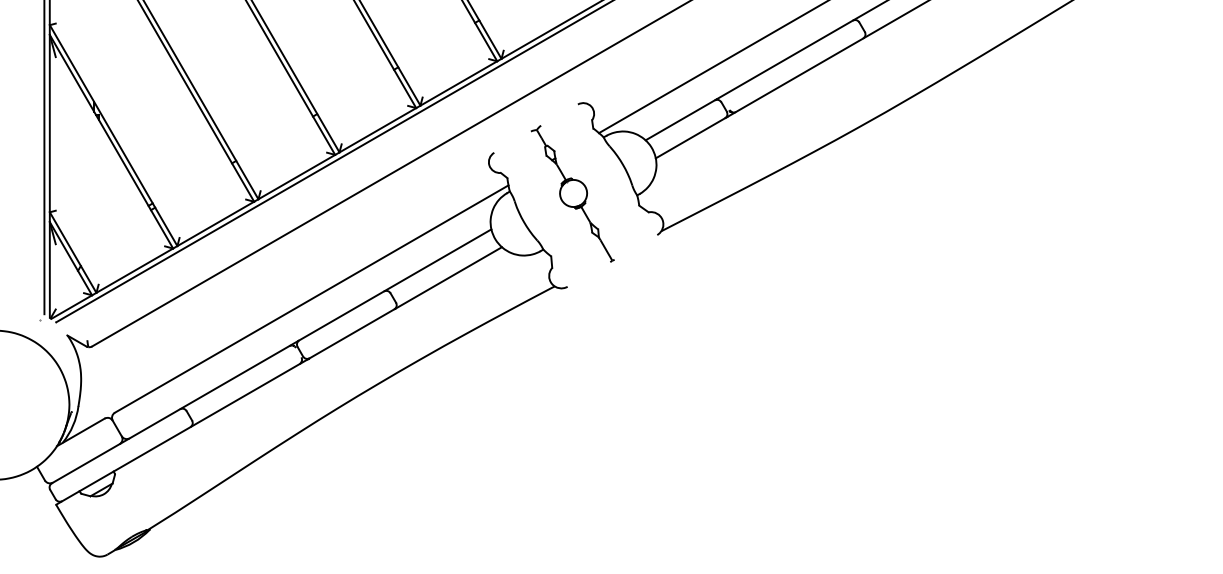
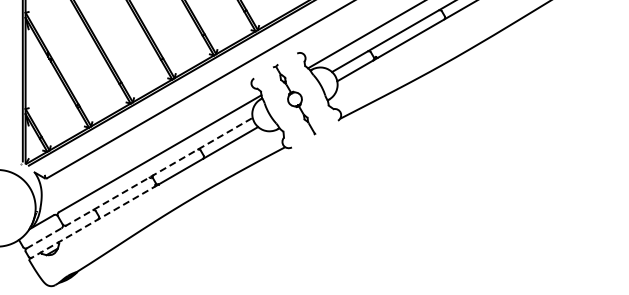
line: (273, 355) -> (140, 182), solid -> dashed
line: (179, 432) -> (92, 222), solid -> dashed

